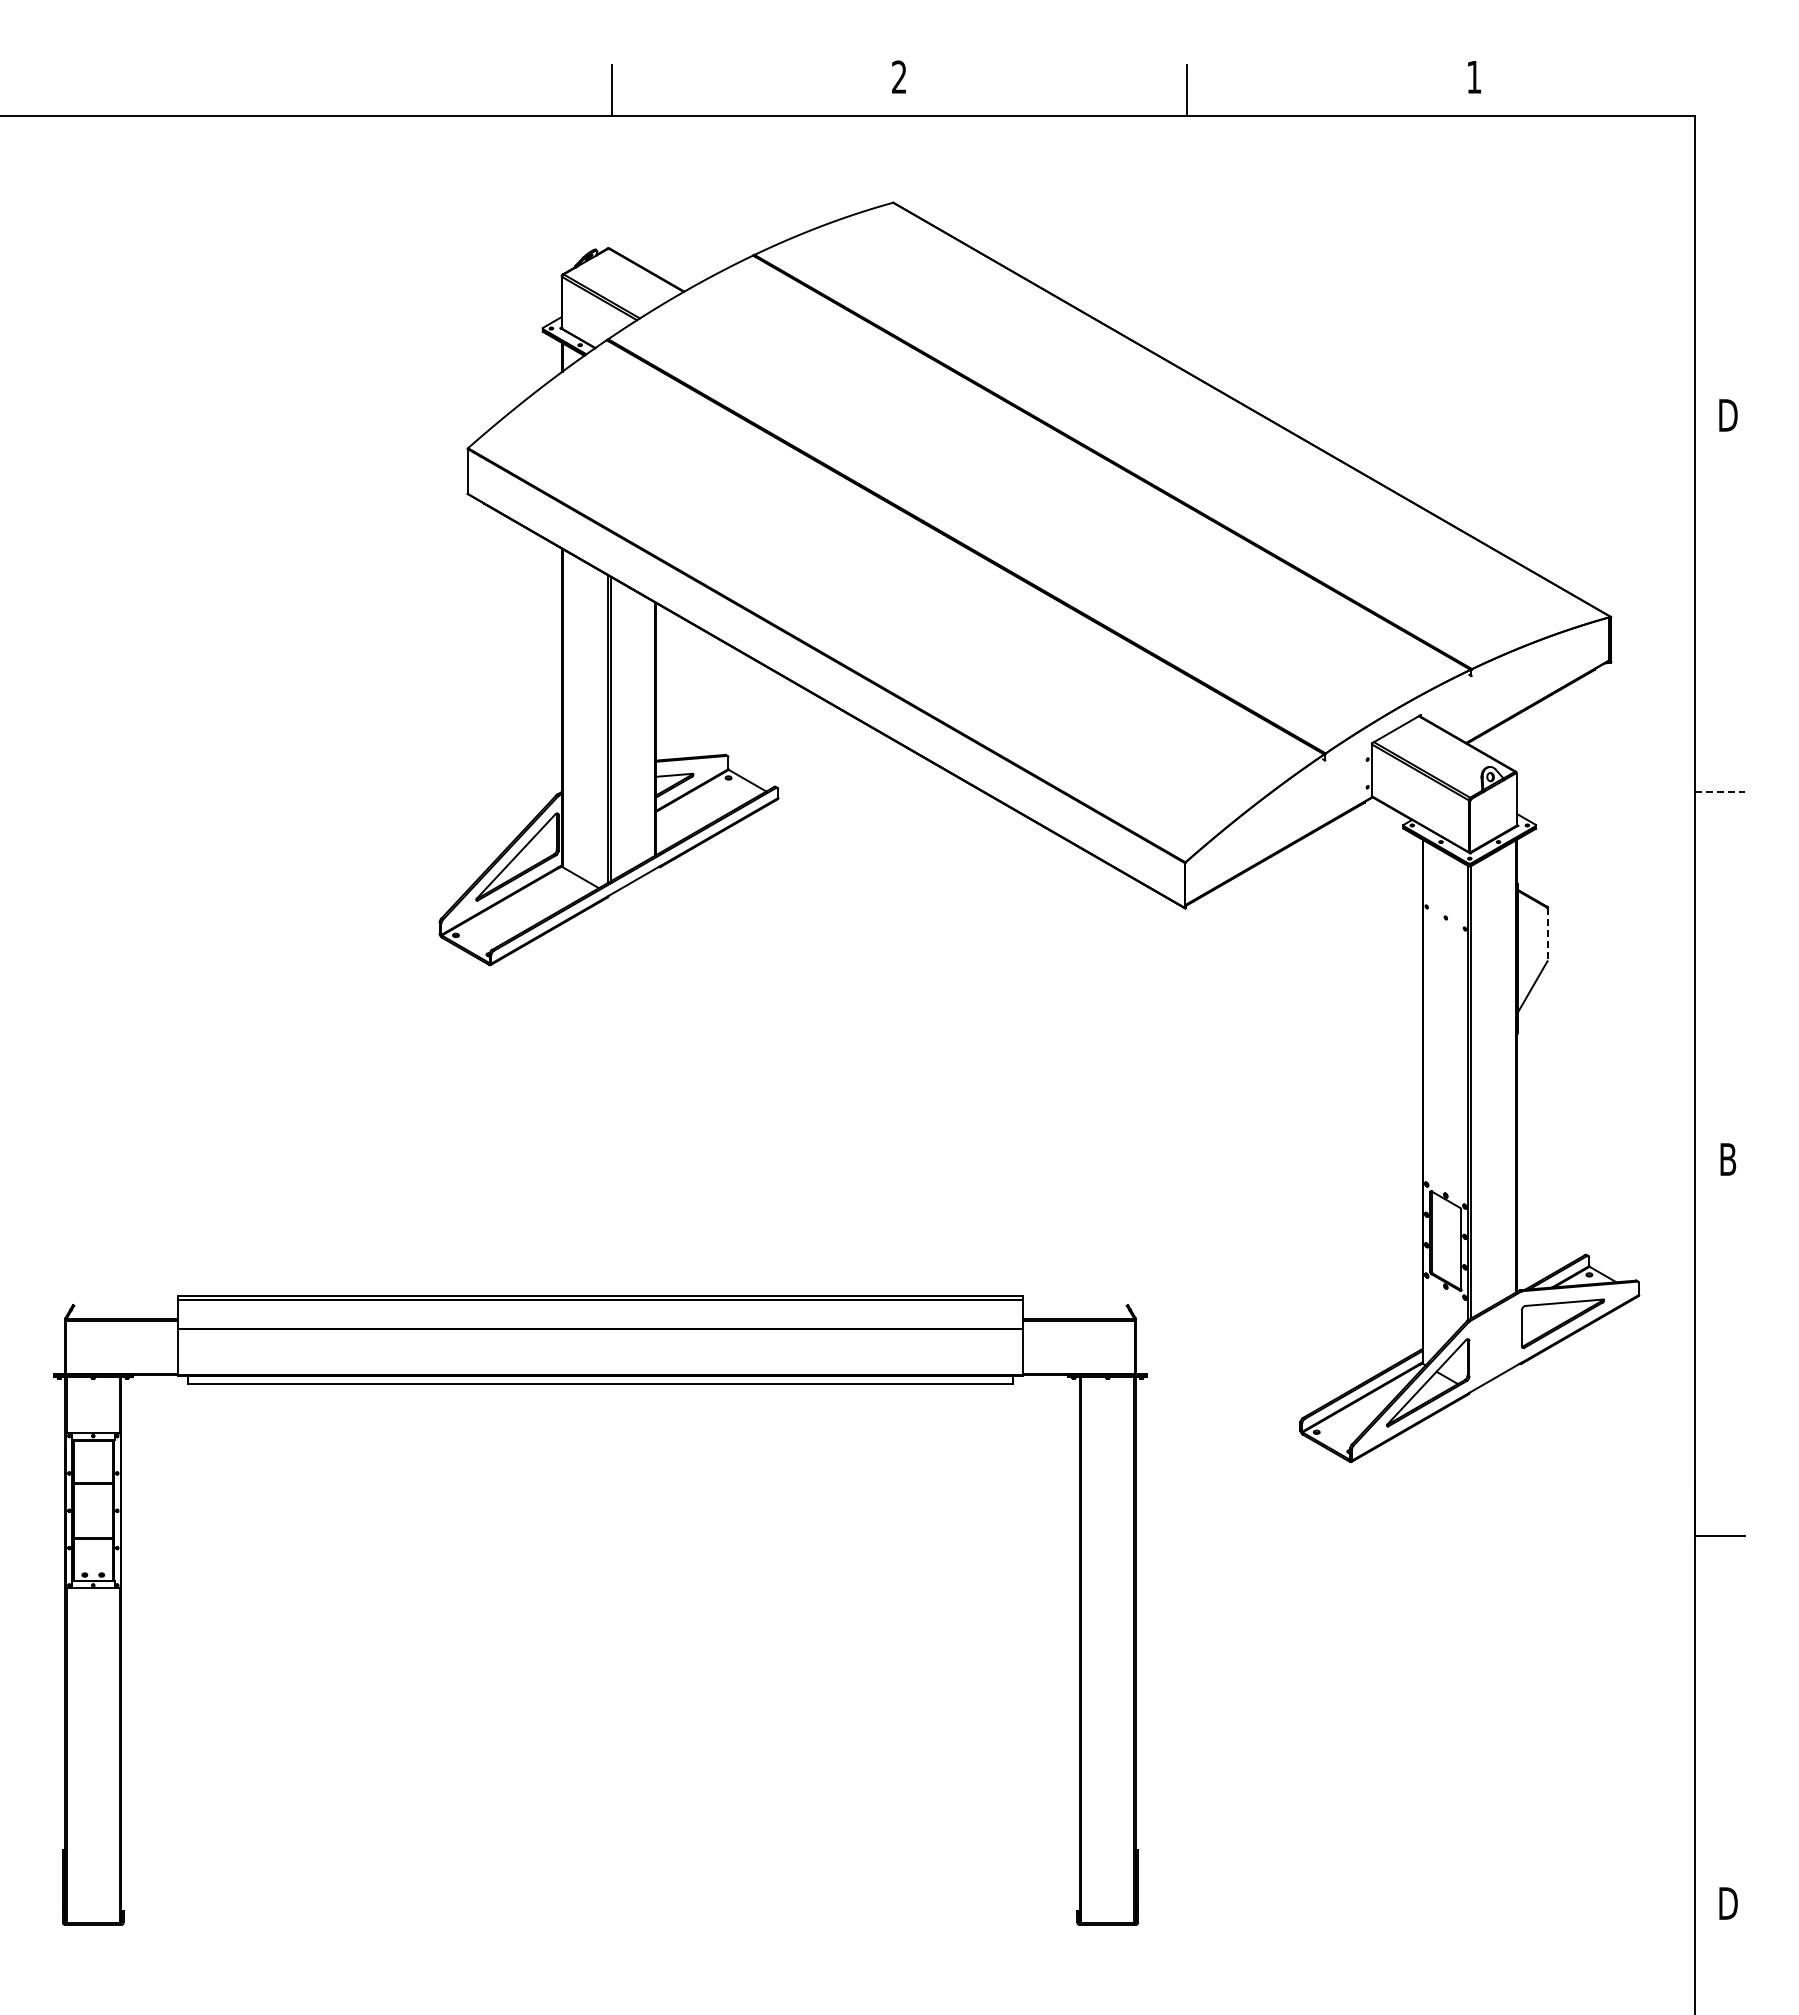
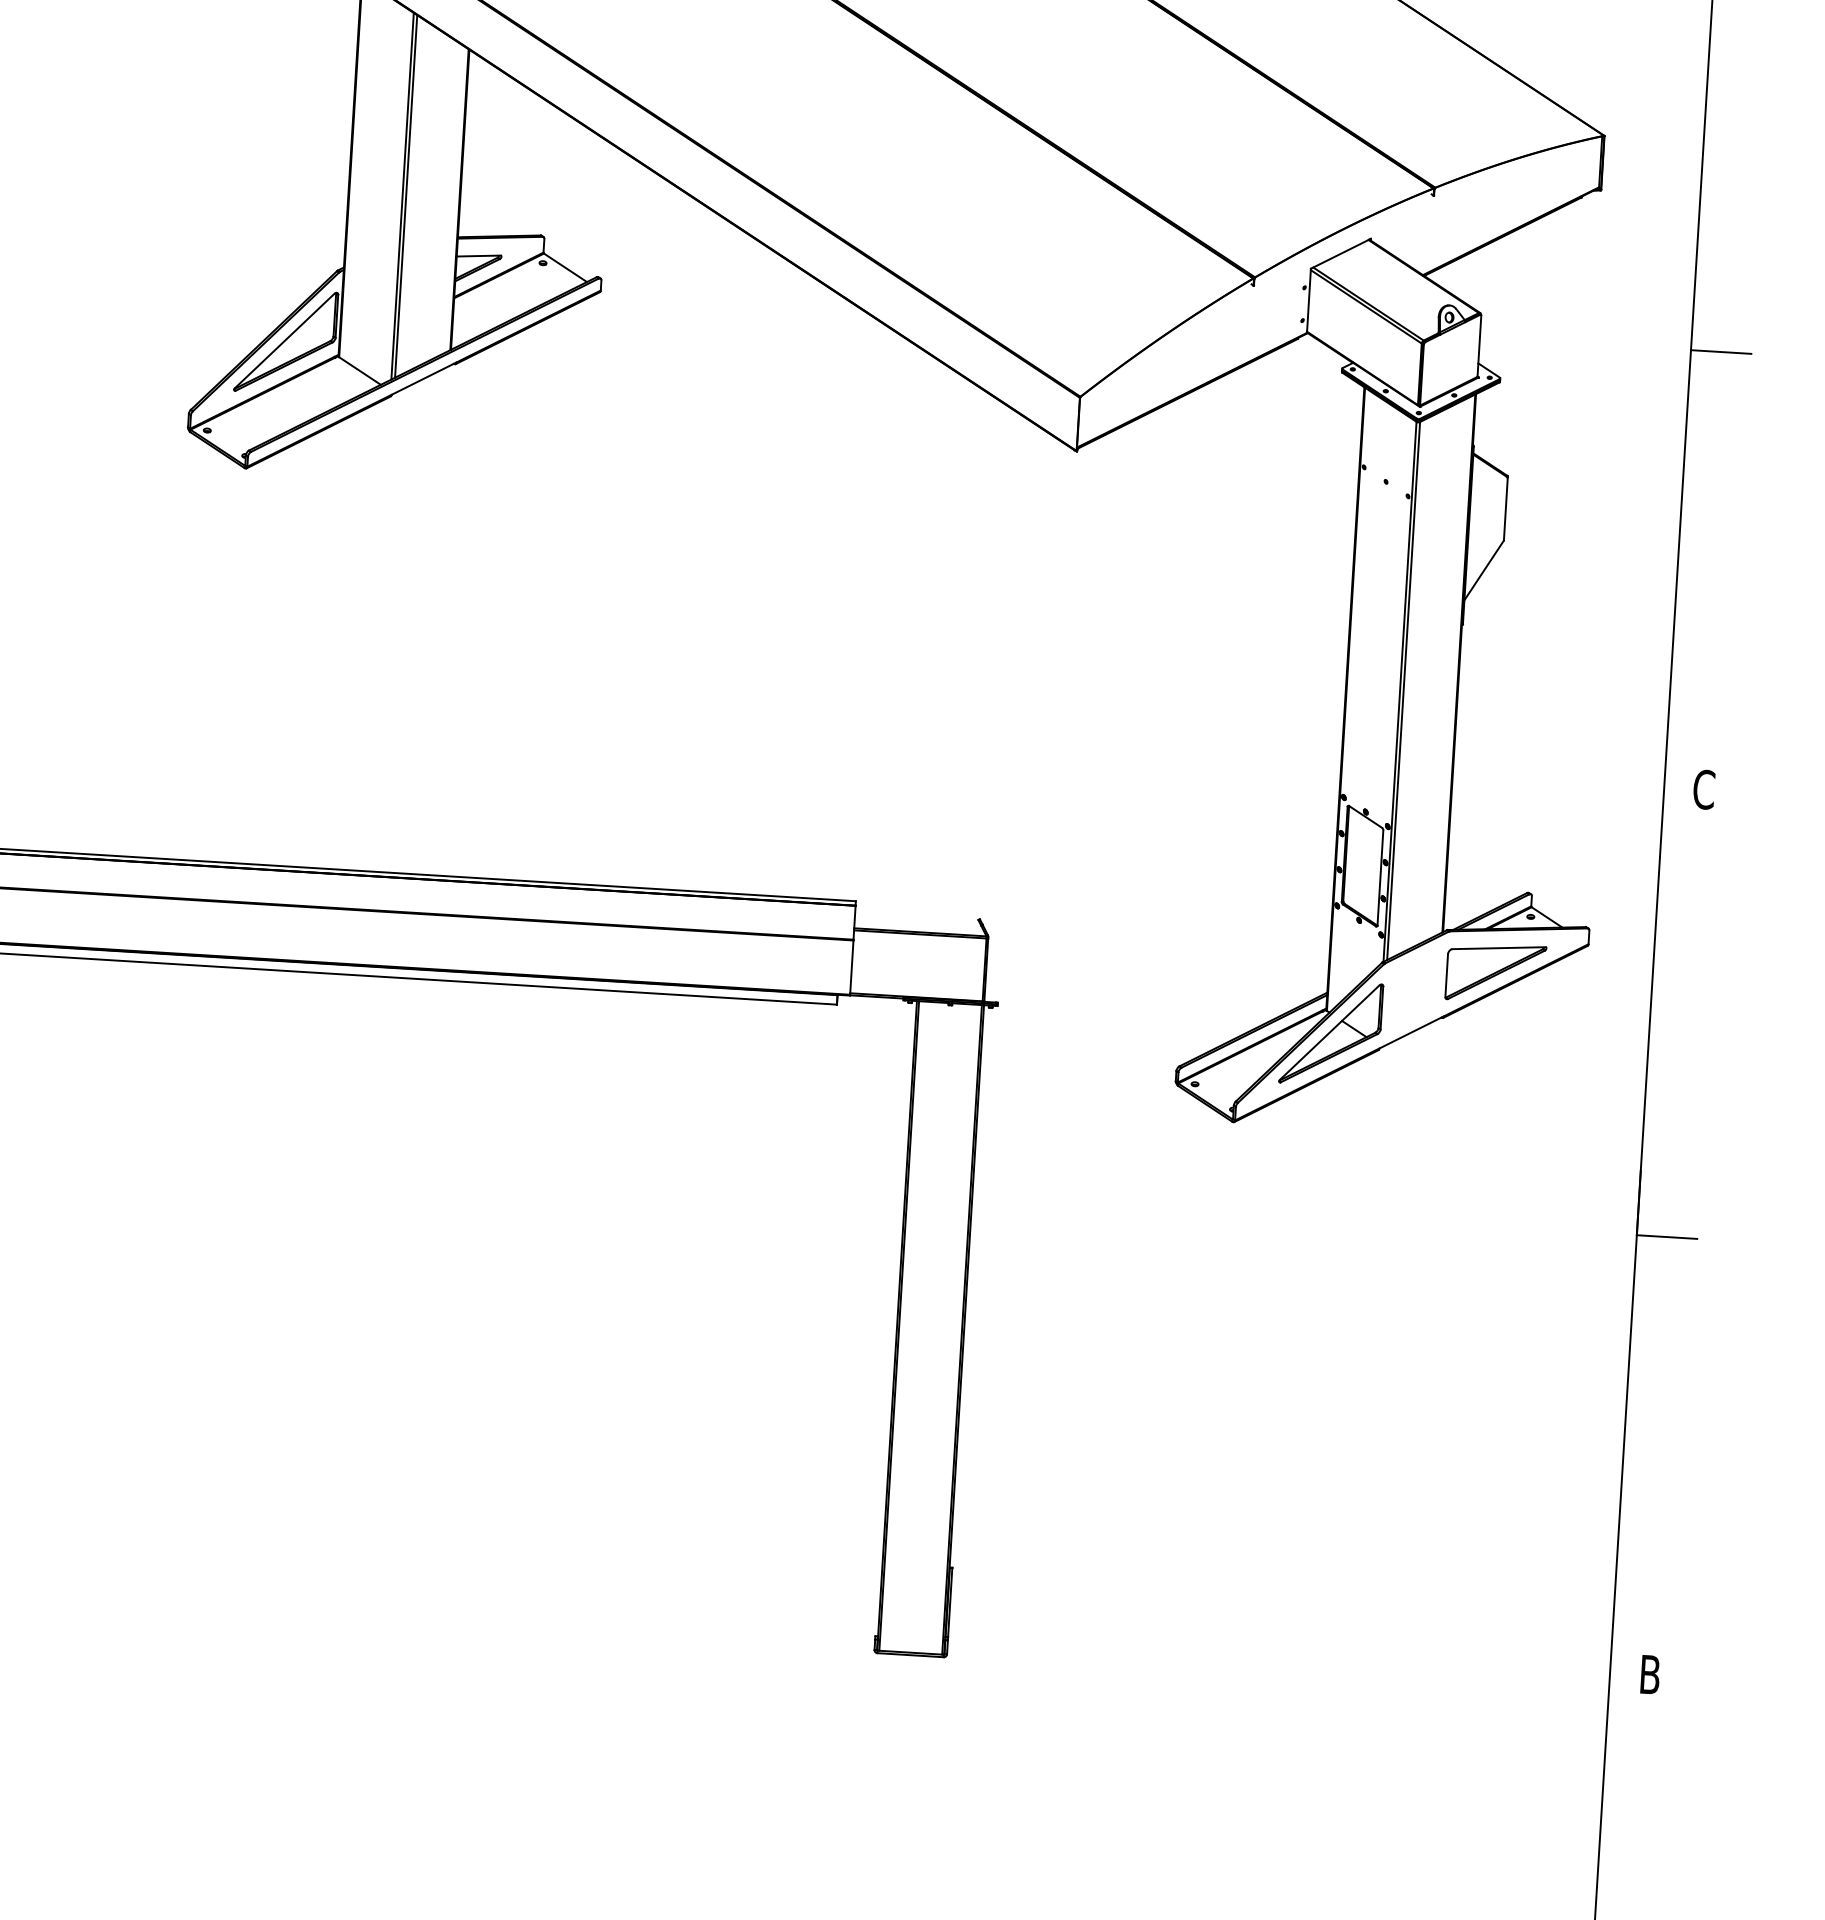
line: (1720, 792) -> (1721, 352), dashed -> solid
line: (1547, 935) -> (1505, 510), dashed -> solid
text: (1727, 1159) -> (1703, 789), B -> C
text: (1728, 1903) -> (1650, 1674), D -> B

